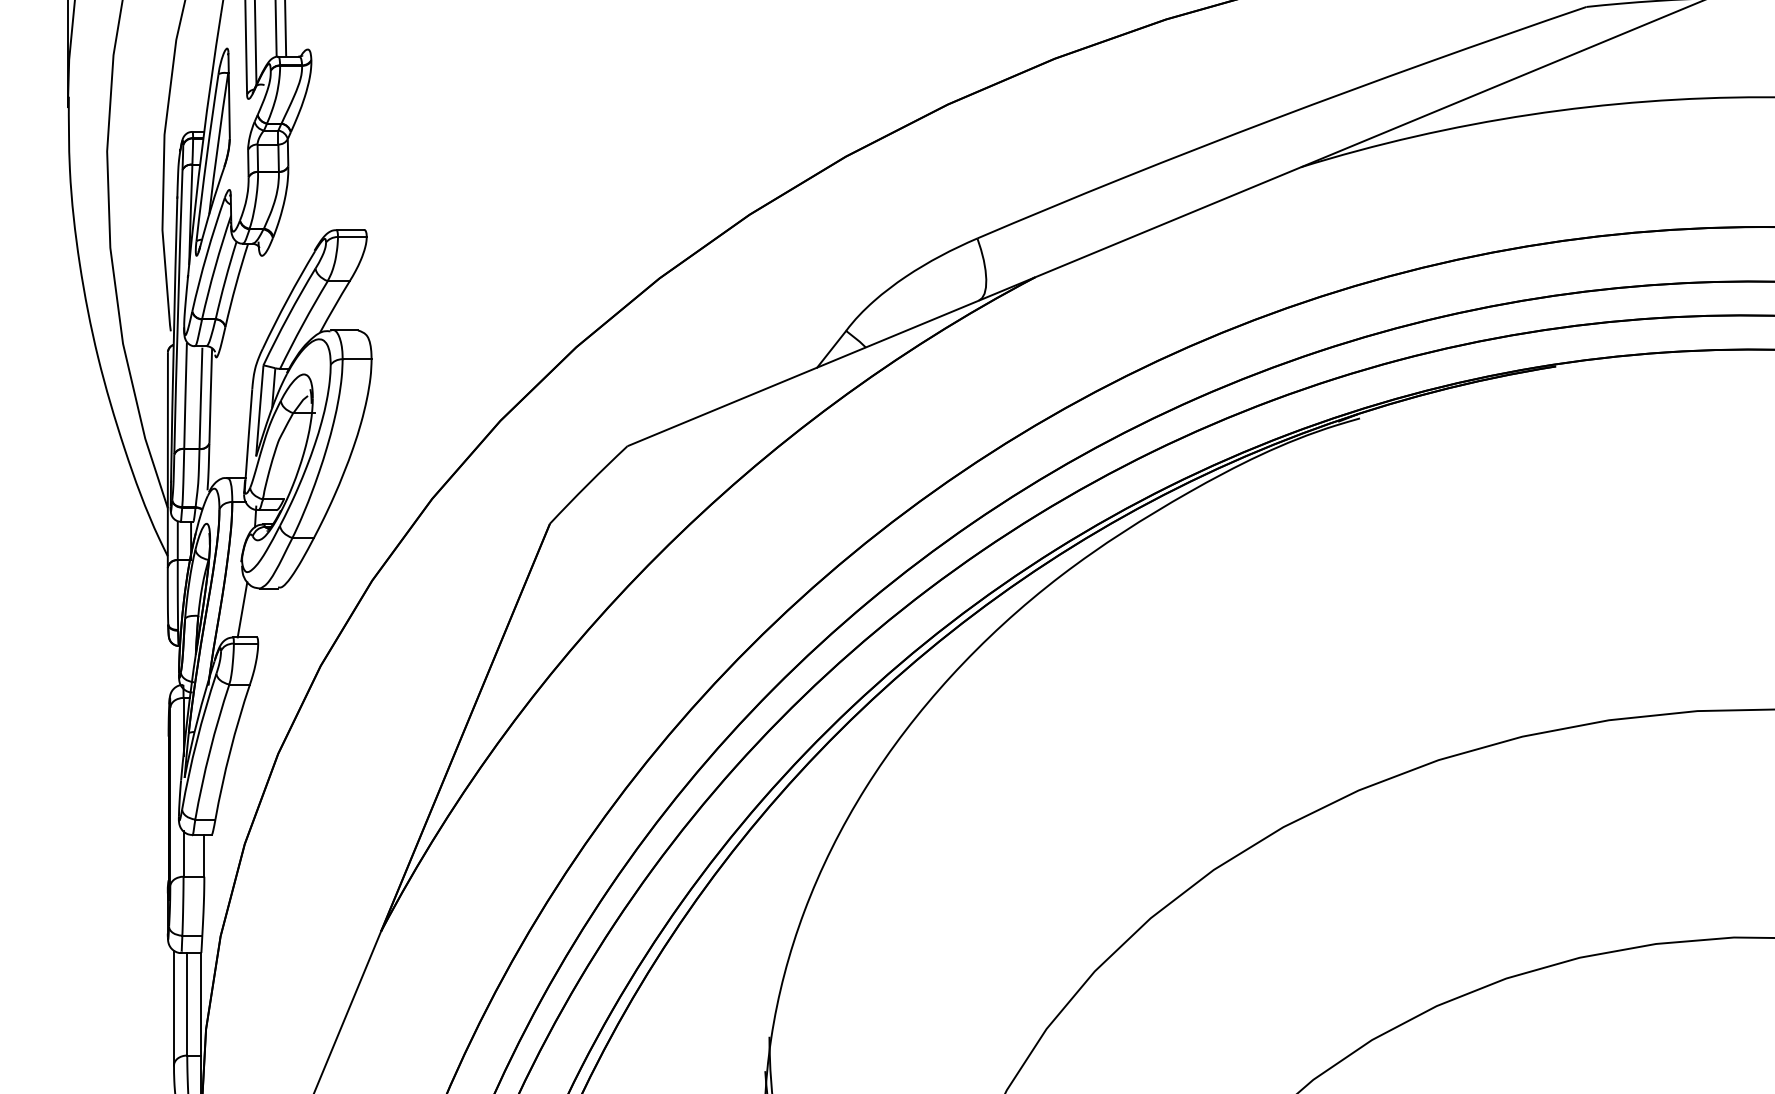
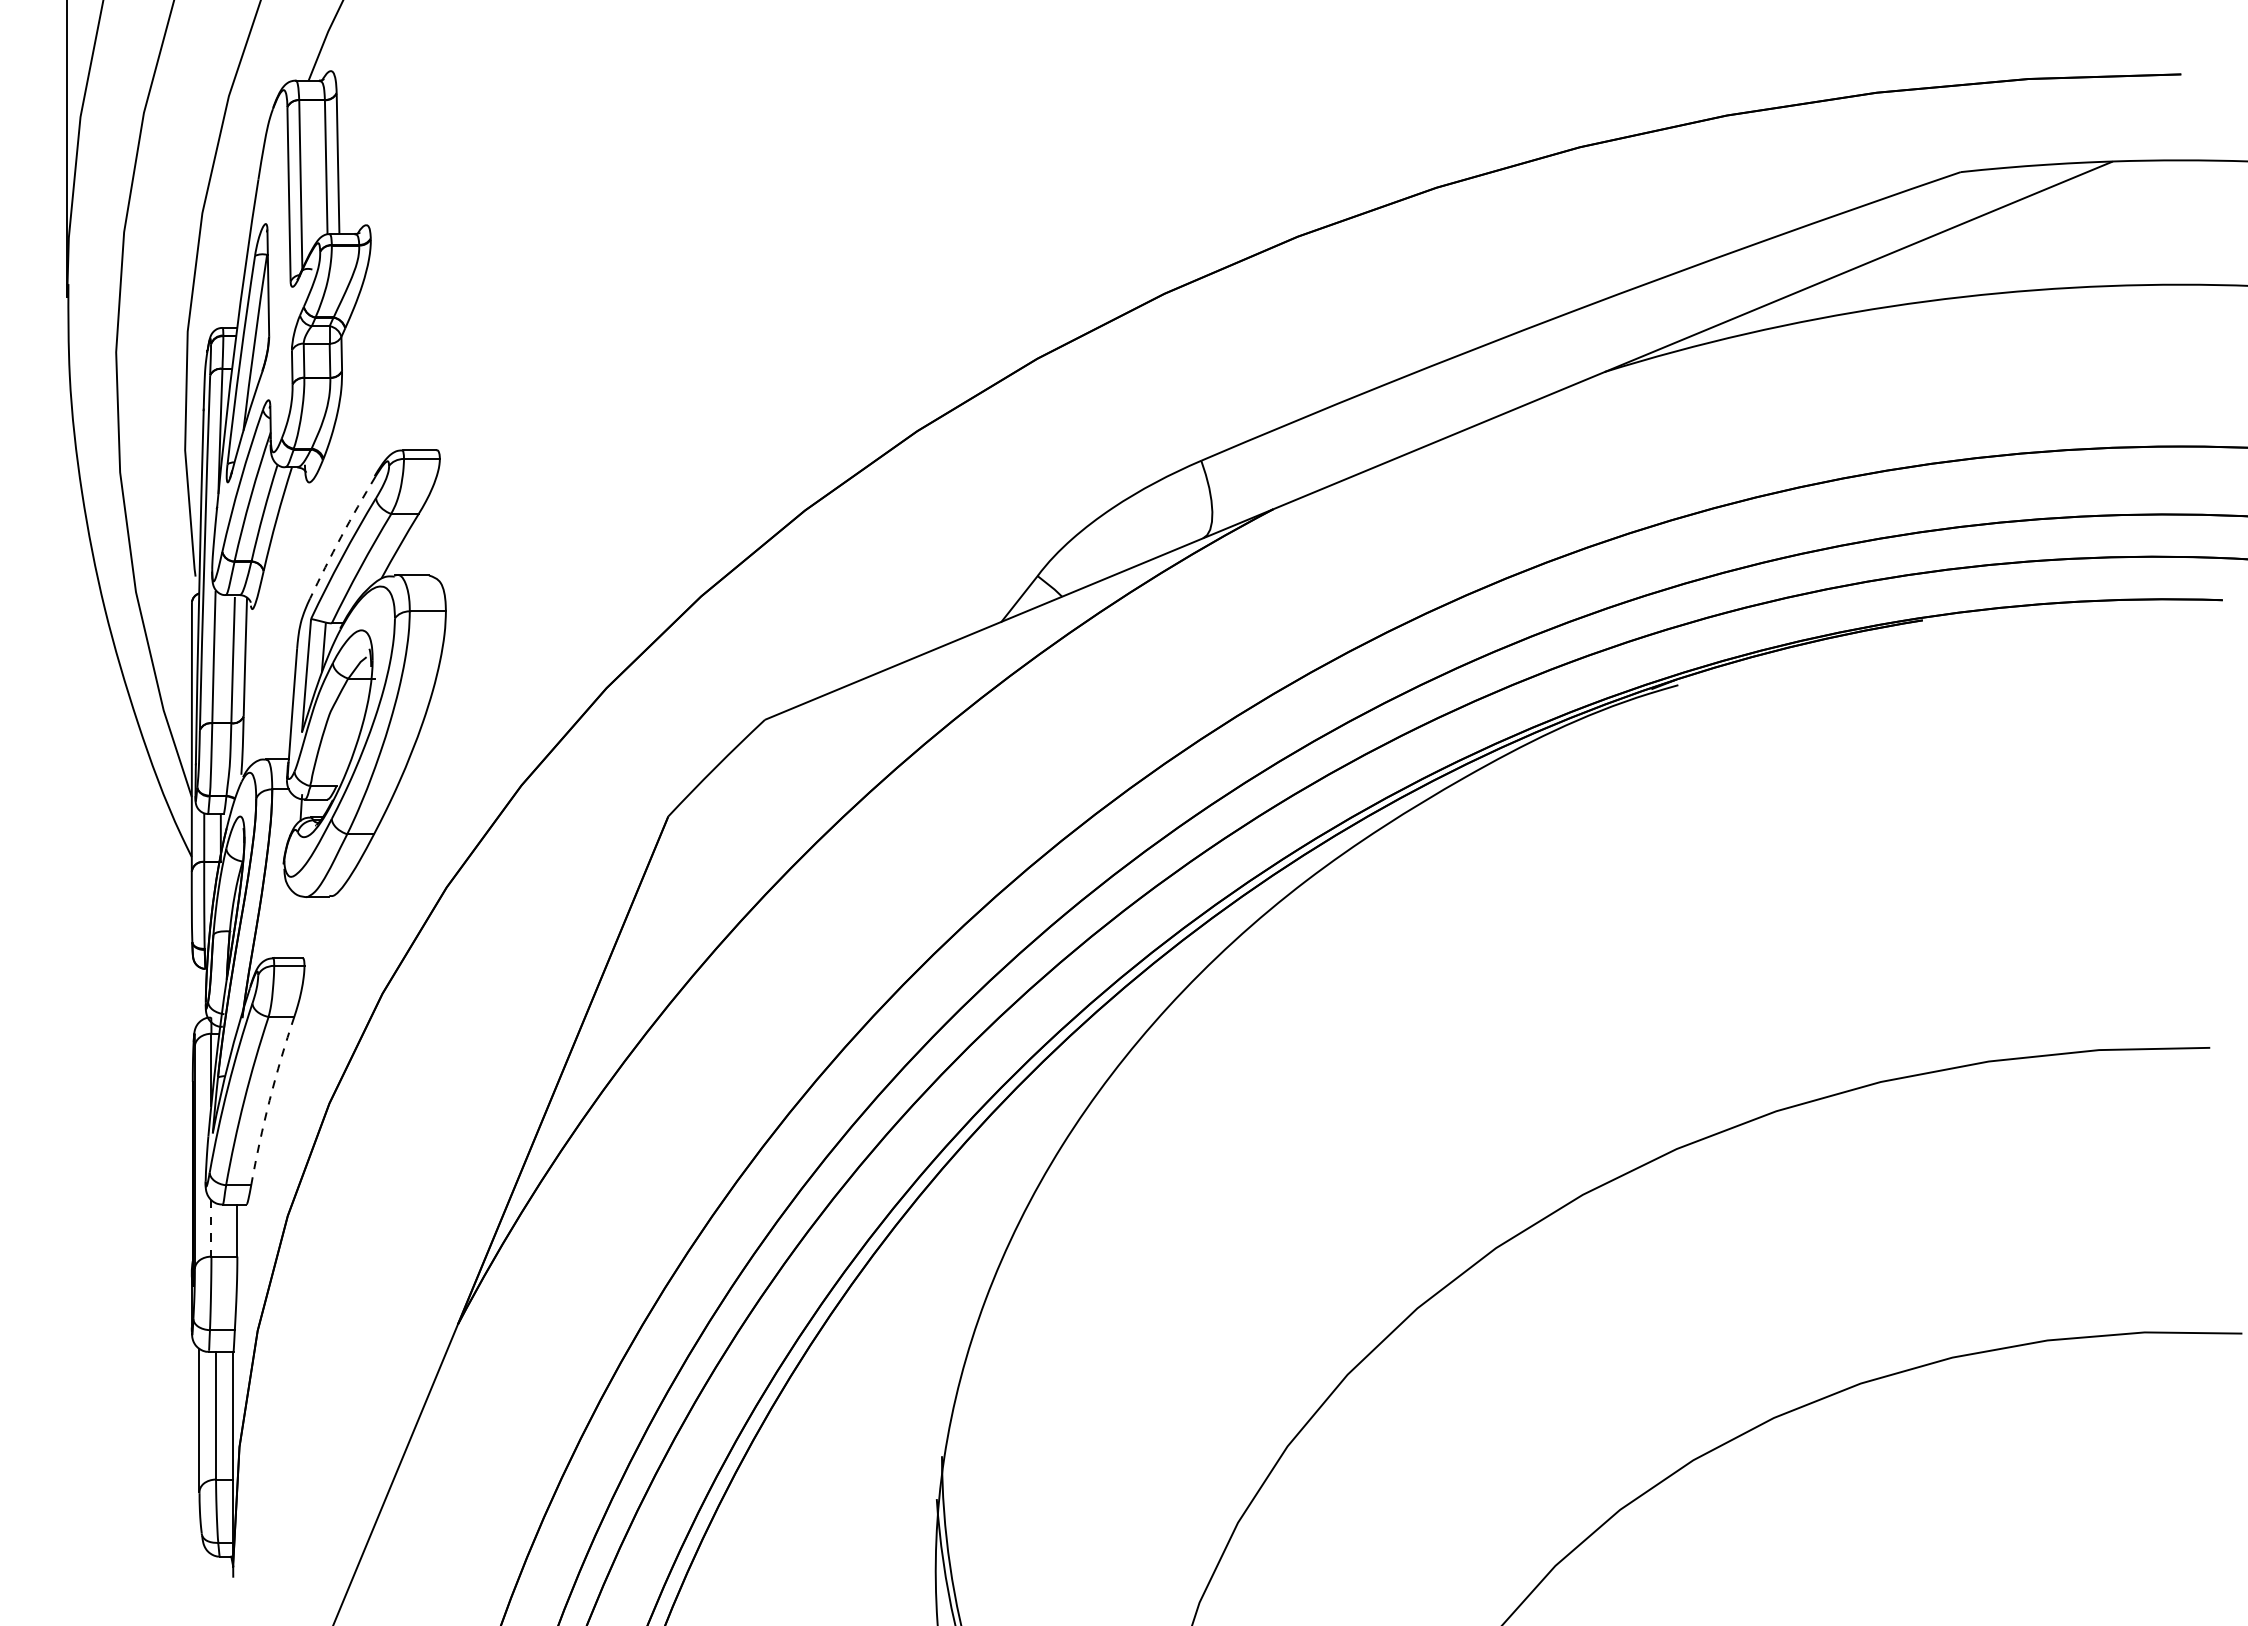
arc: (287, 299) -> (341, 536), solid -> dashed
line: (242, 609) -> (284, 923), removed
arc: (230, 751) -> (269, 1100), solid -> dashed
line: (183, 854) -> (211, 1228), solid -> dashed

